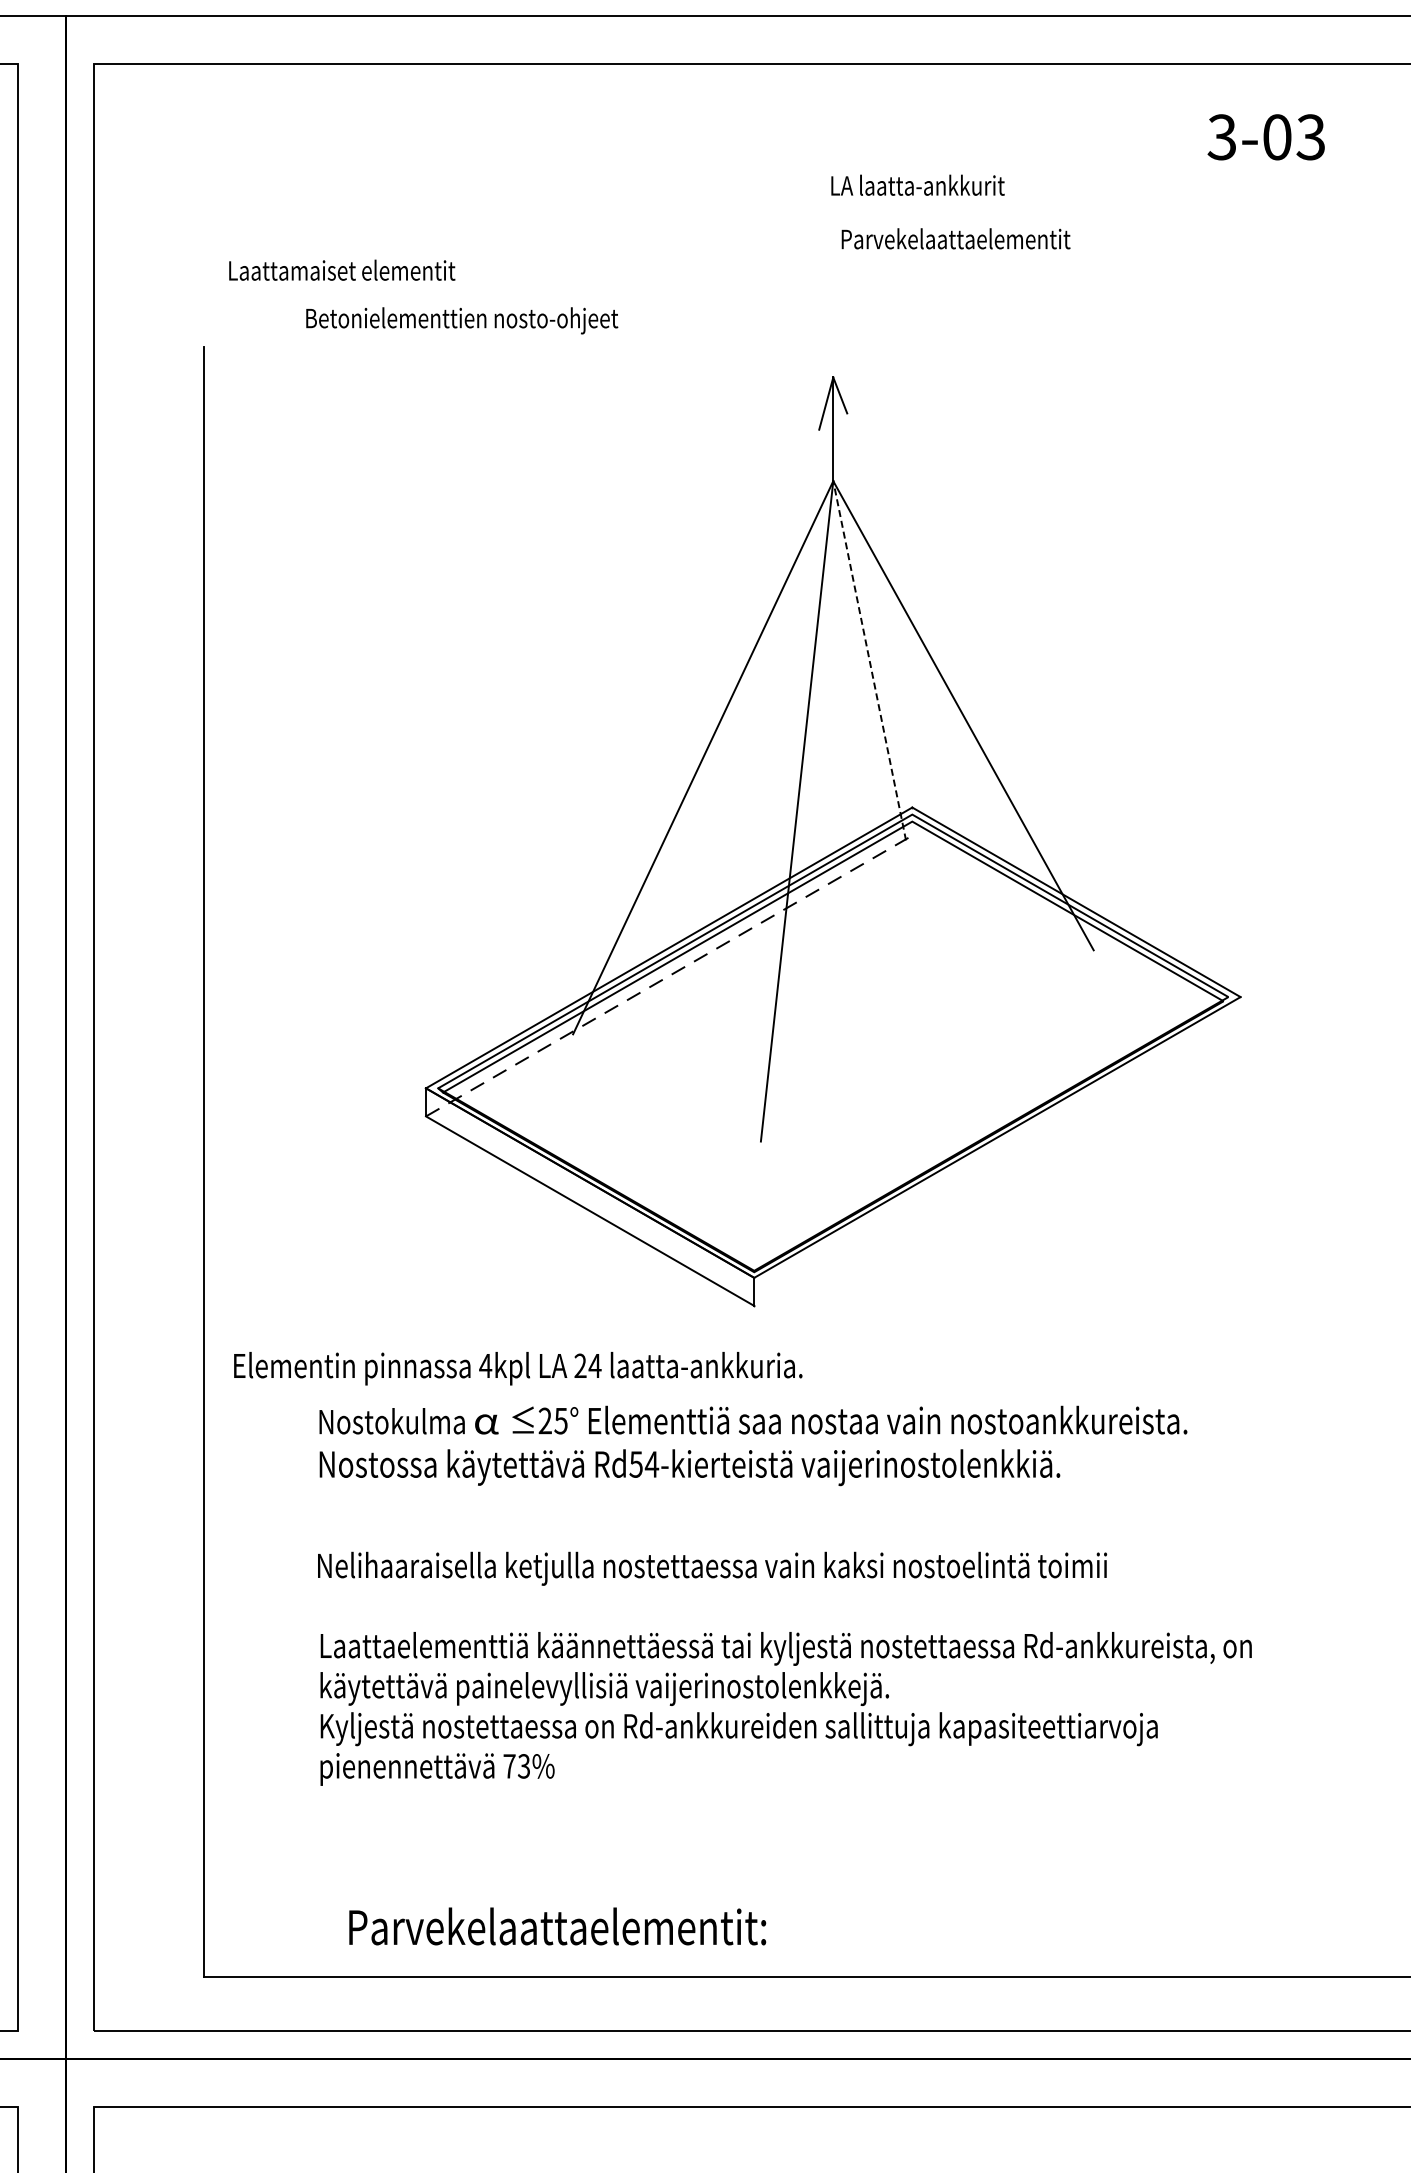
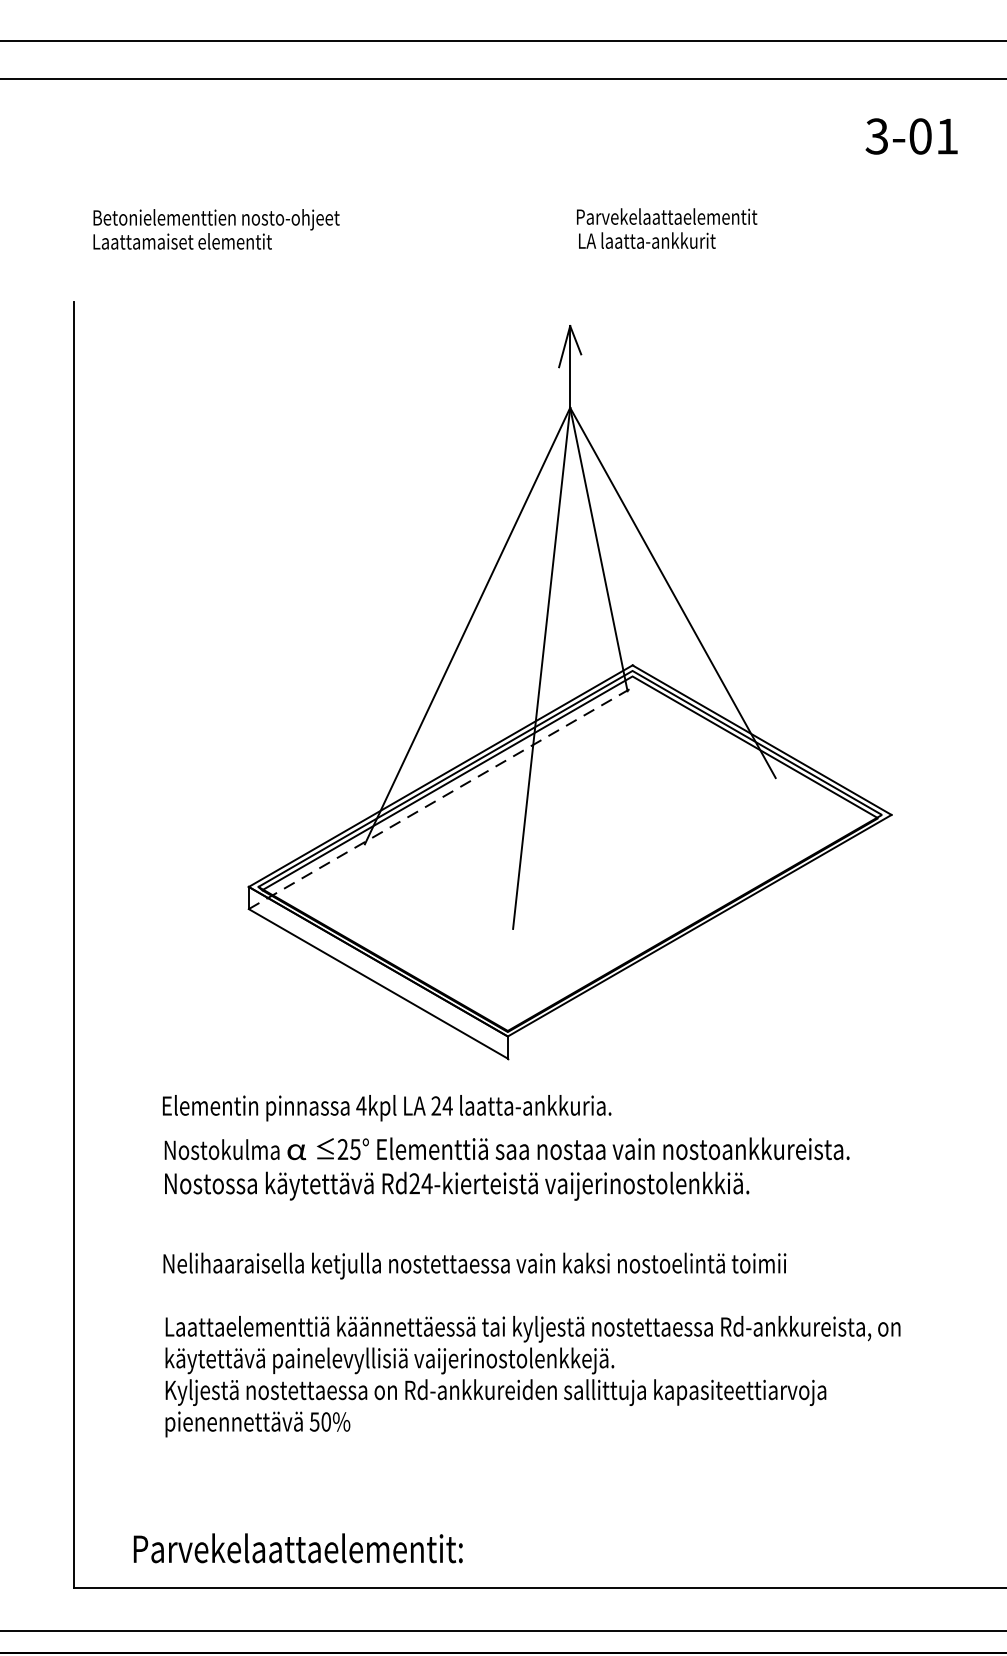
text: (1310, 137) -> (946, 136), 3-03 -> 3-01
text: (917, 184) -> (646, 240), moved
text: (462, 320) -> (216, 219), moved
line: (869, 660) -> (598, 549), dashed -> solid
text: (518, 1368) -> (387, 1108), moved
text: (635, 1464) -> (414, 1183), Rd54-kierteistä -> Rd24-kierteistä
text: (516, 1766) -> (320, 1422), 73% -> 50%
text: (557, 1926) -> (298, 1548), moved

